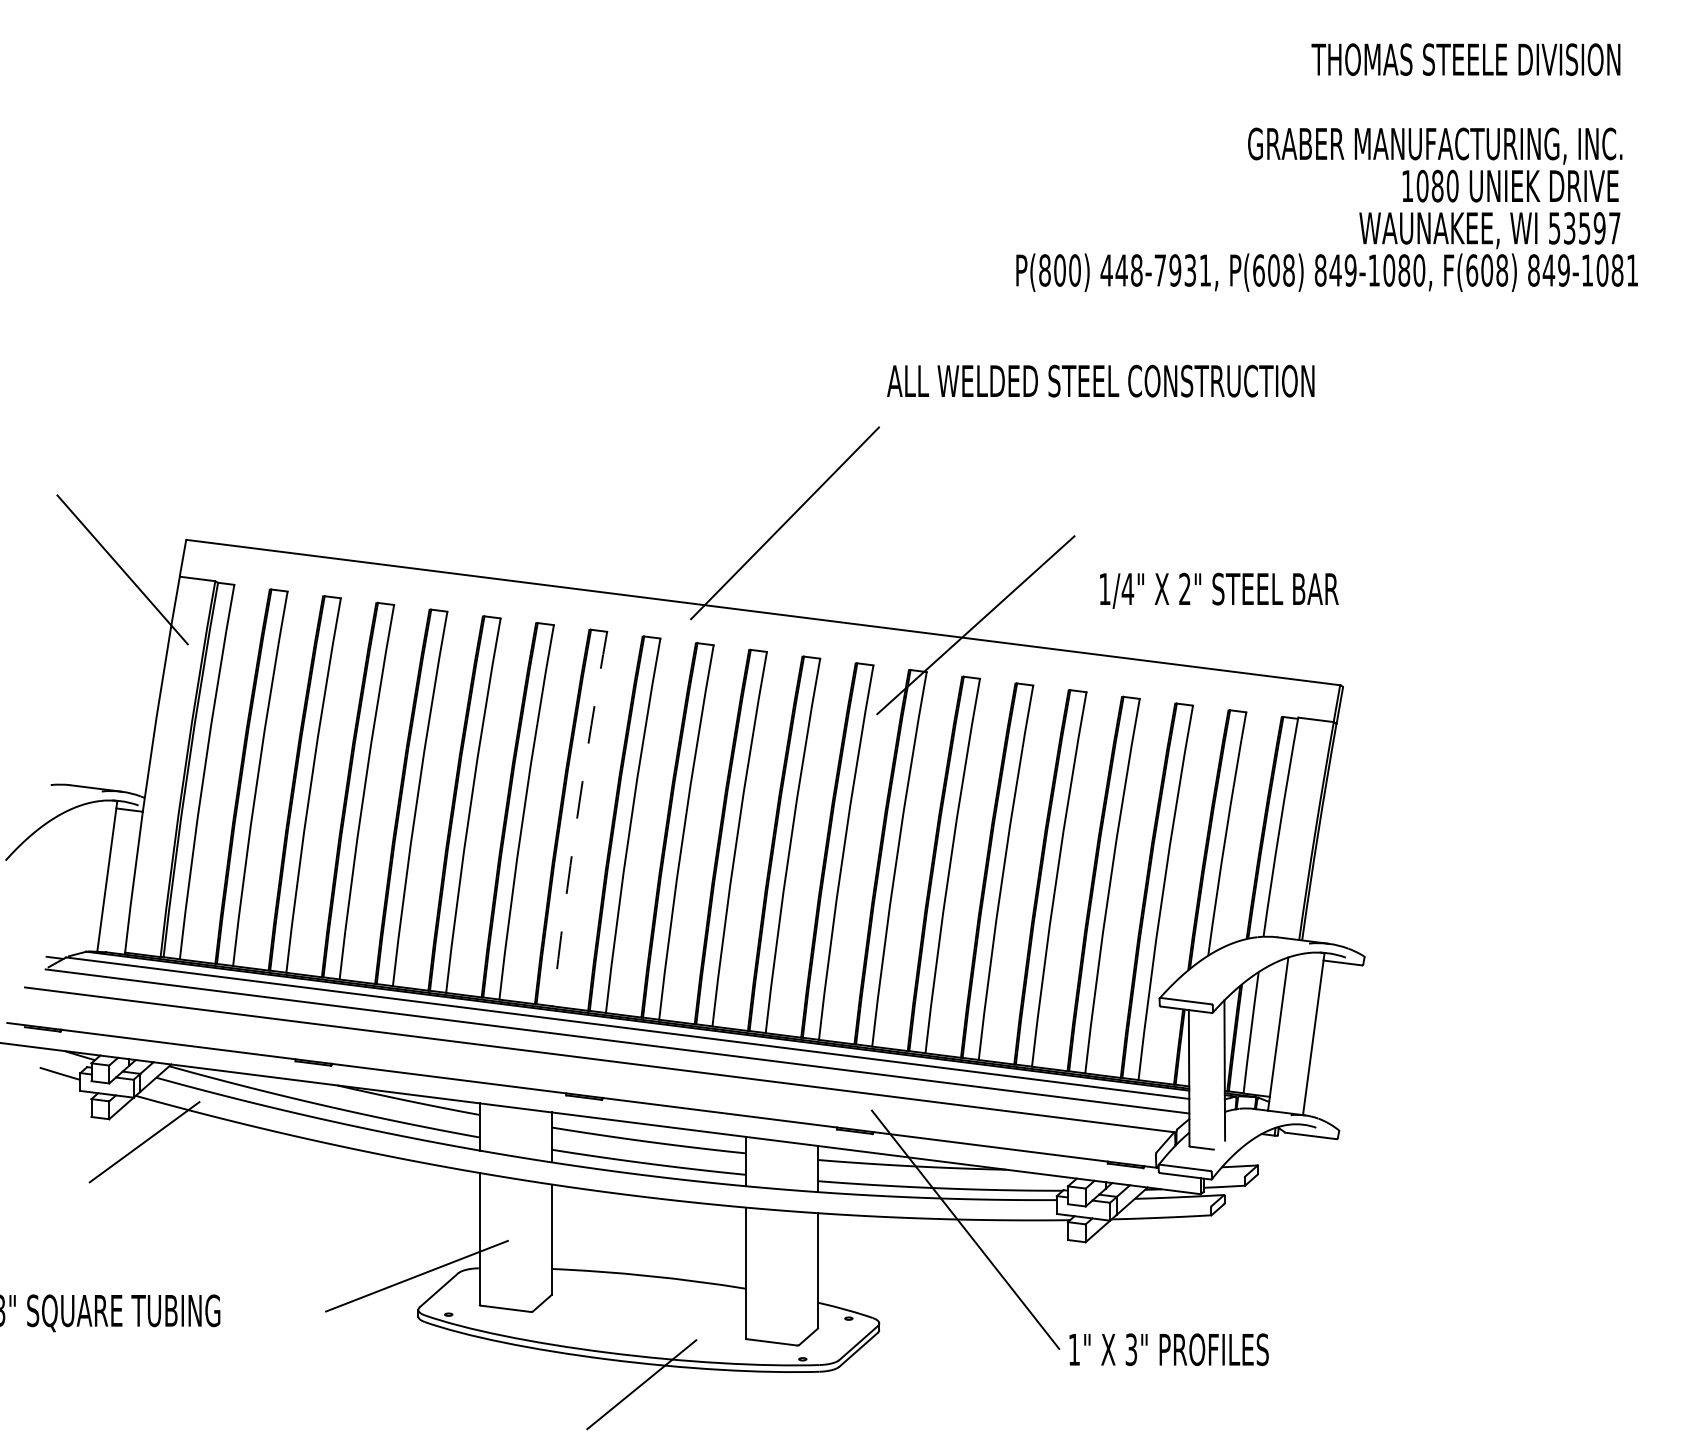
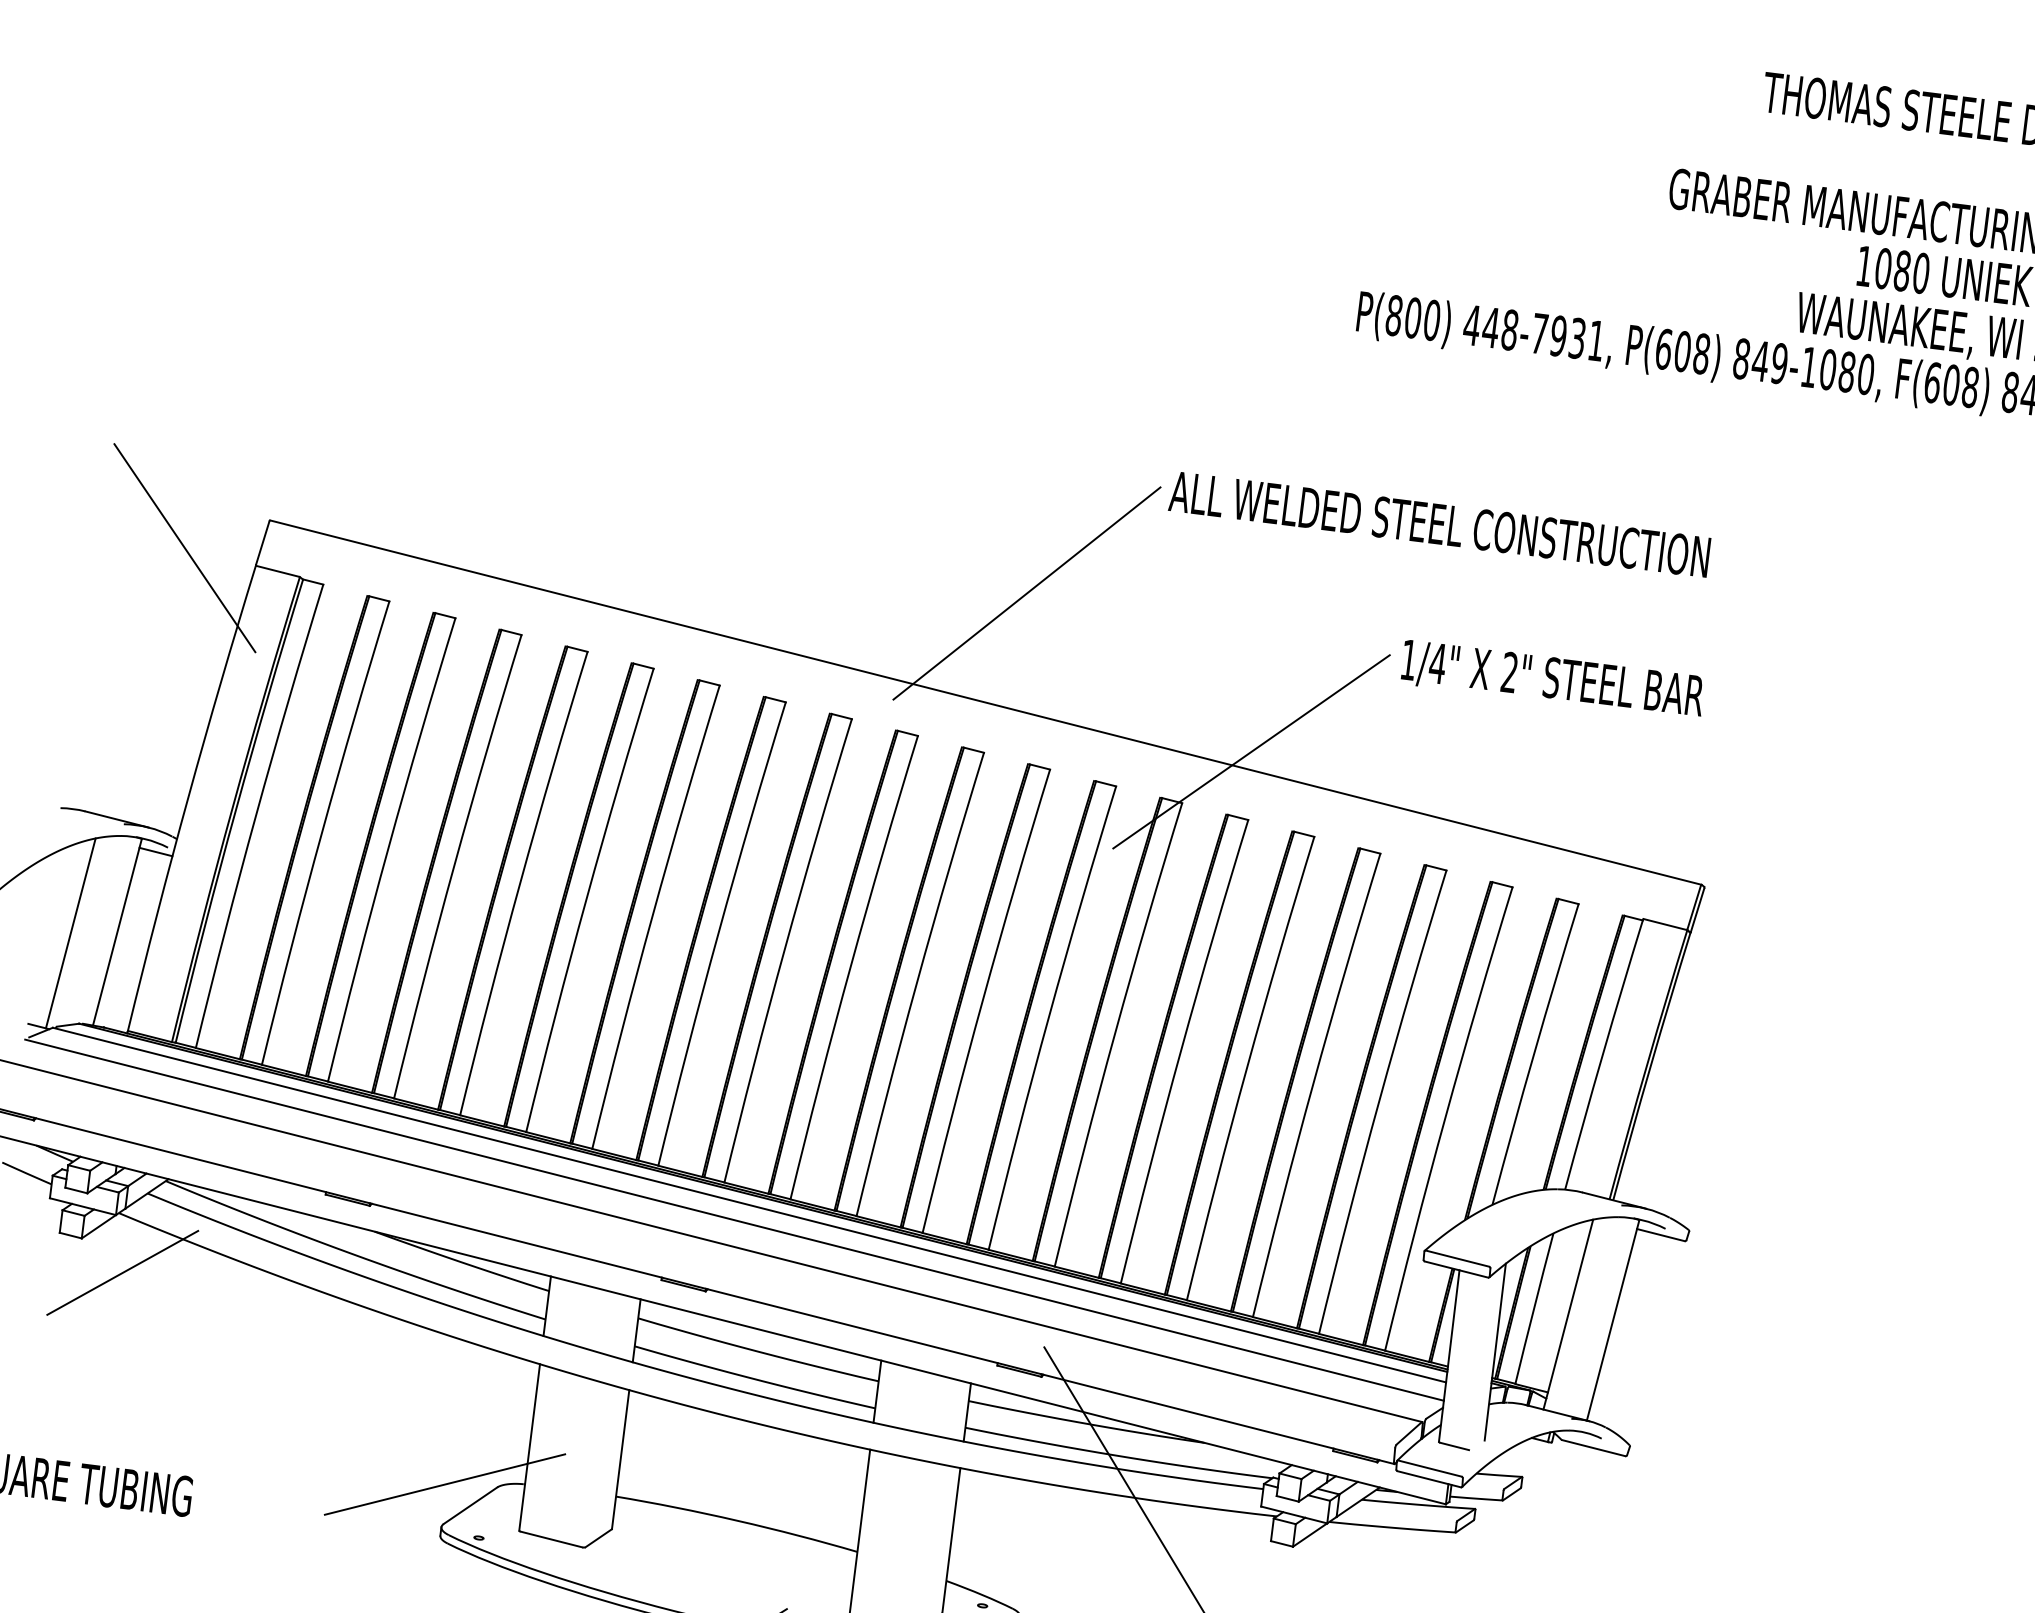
text: (1100, 380) -> (1439, 523), moved
text: (1219, 590) -> (1553, 679), moved
arc: (577, 818) -> (719, 932), dashed -> solid
line: (70, 881) -> (70, 932), added

